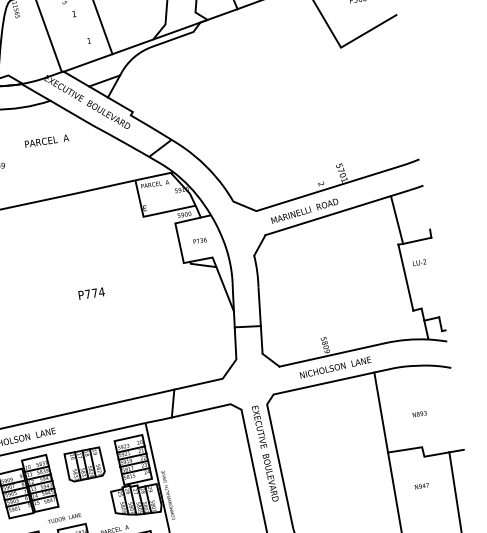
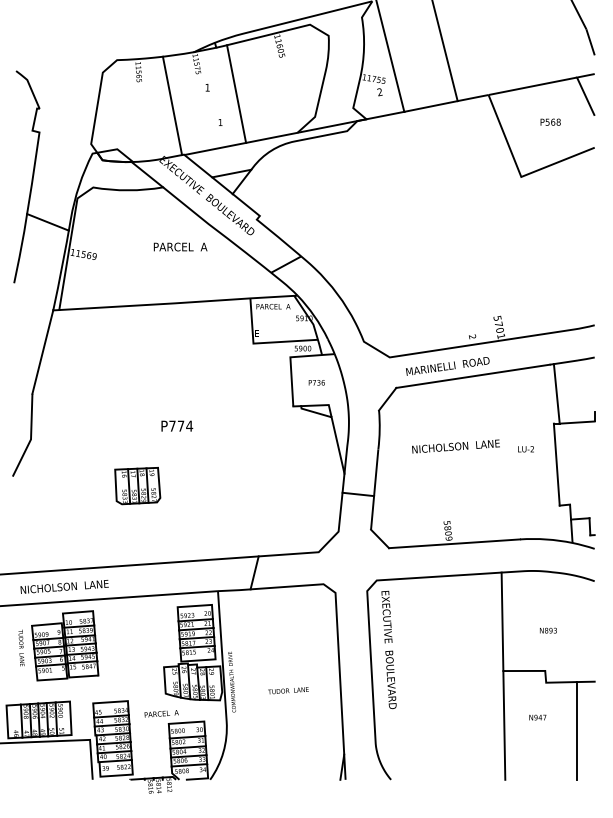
text: (46, 140) -> (180, 246), moved
text: (419, 262) -> (525, 449), moved
text: (335, 367) -> (455, 446), moved
text: (264, 453) -> (388, 649), moved
part: (84, 465) -> (137, 486), moved
text: (64, 518) -> (288, 690), moved

